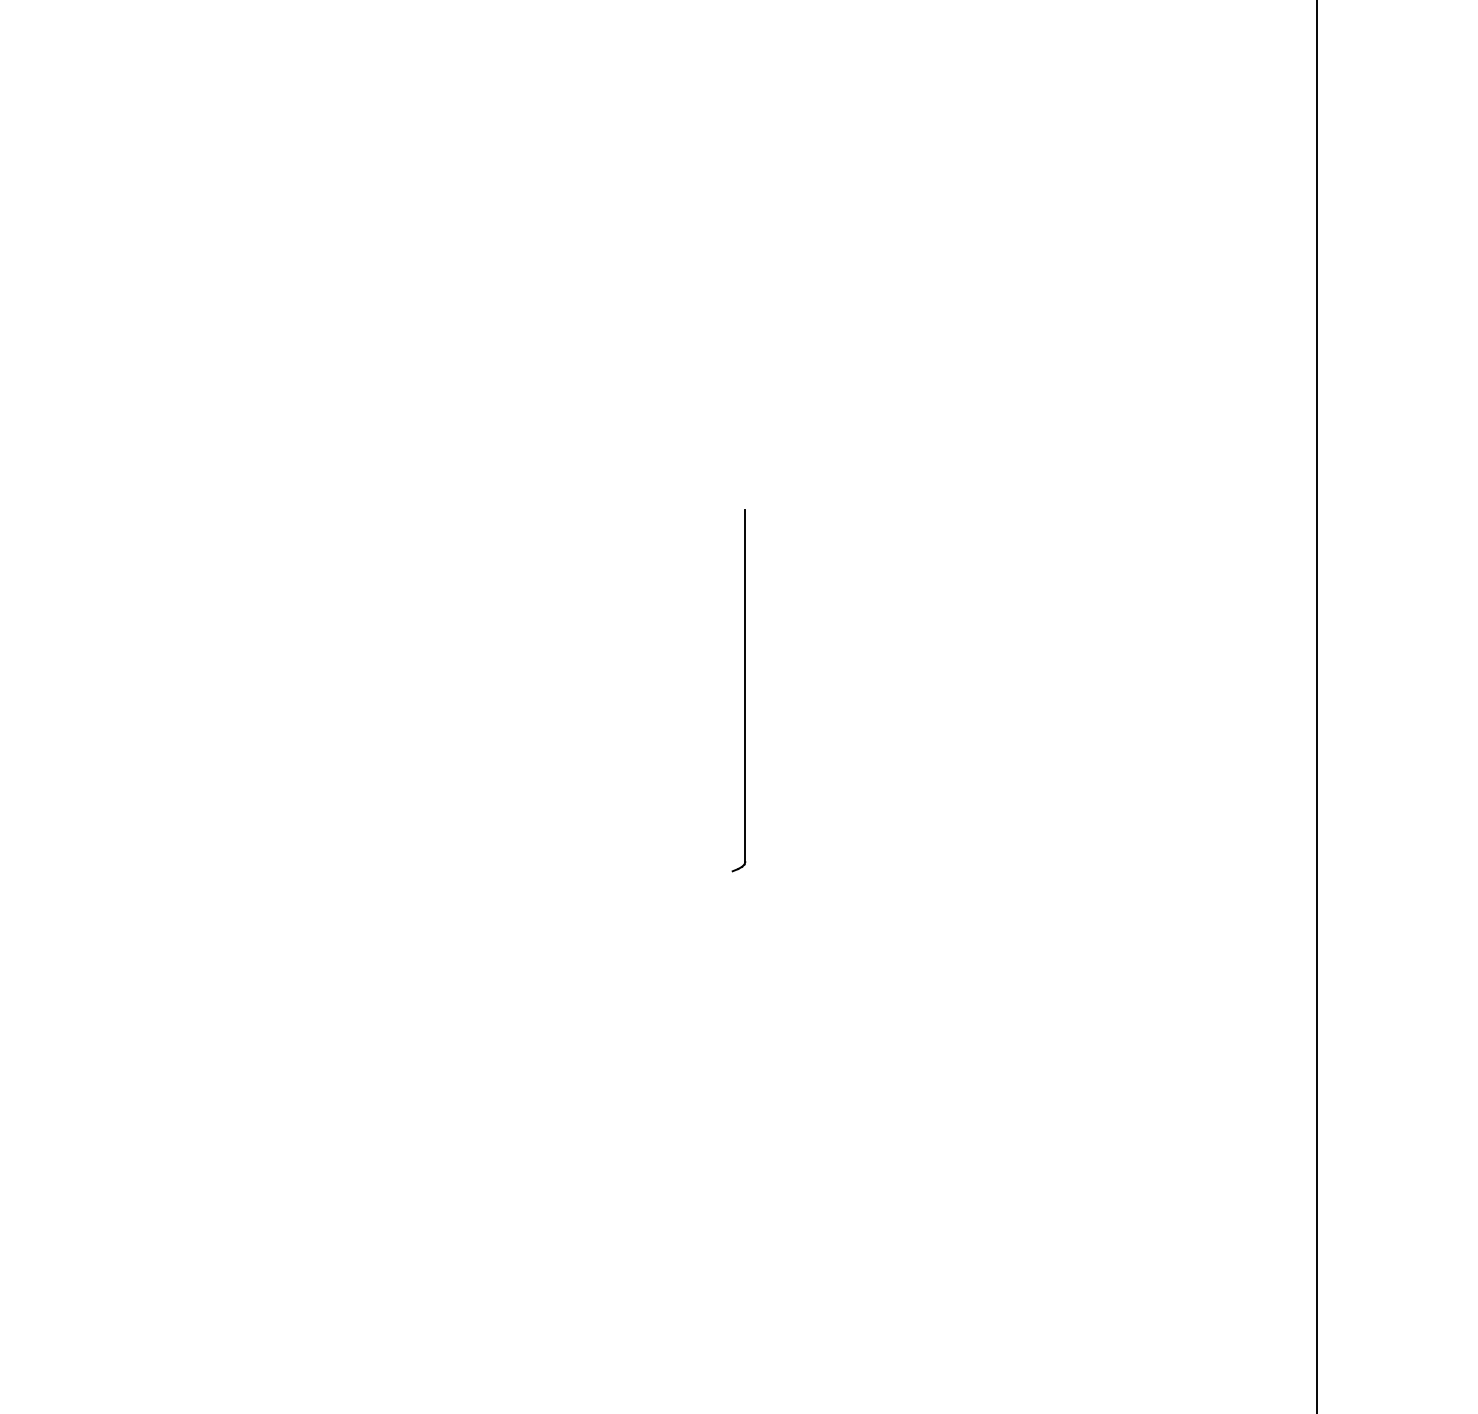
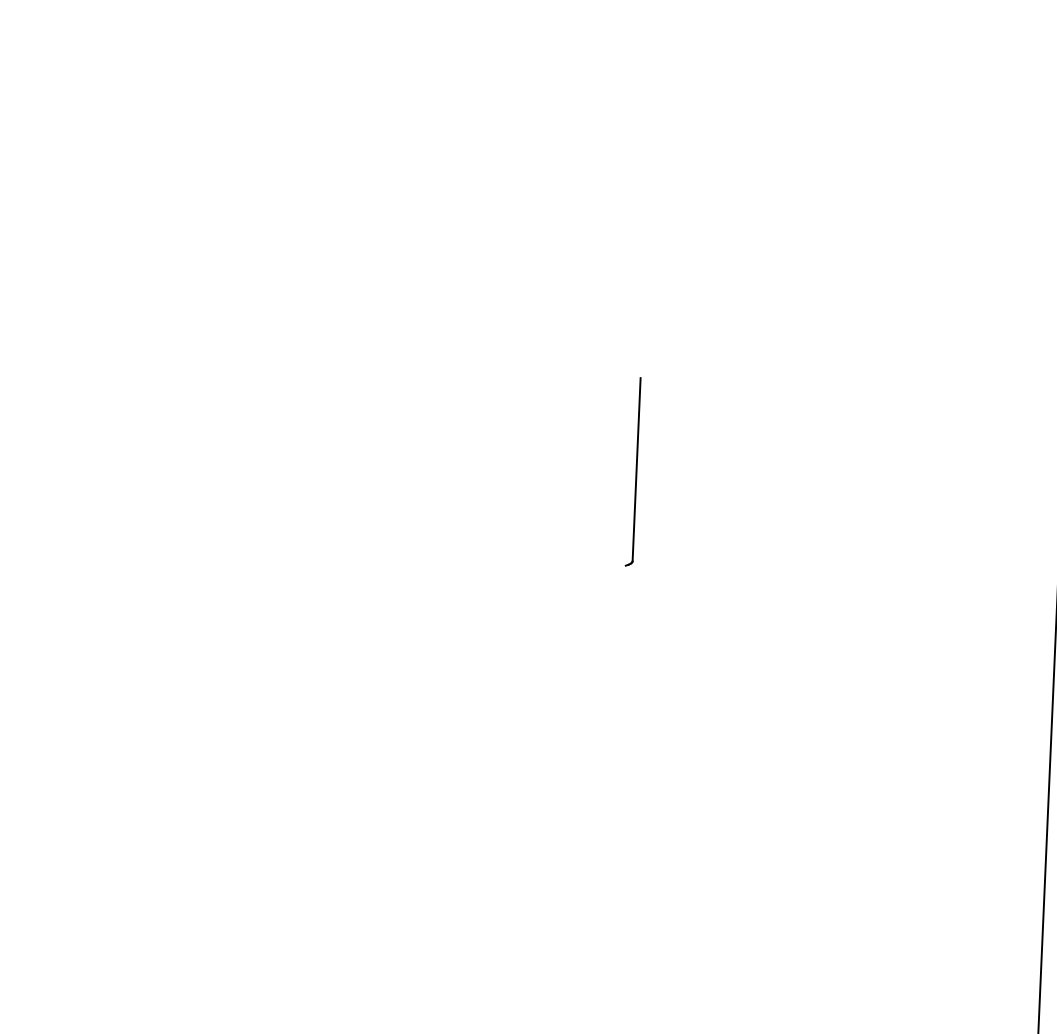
part: (738, 690) -> (632, 471), size x0.7

